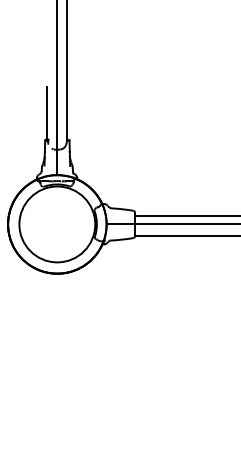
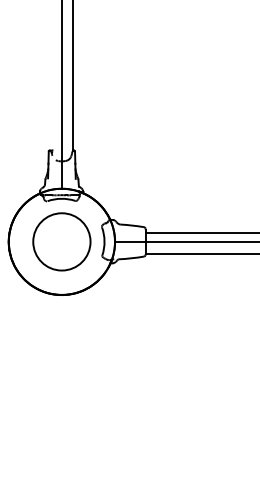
line: (47, 113) -> (51, 122), removed
circle: (57, 224) -> (62, 241), size x0.7

